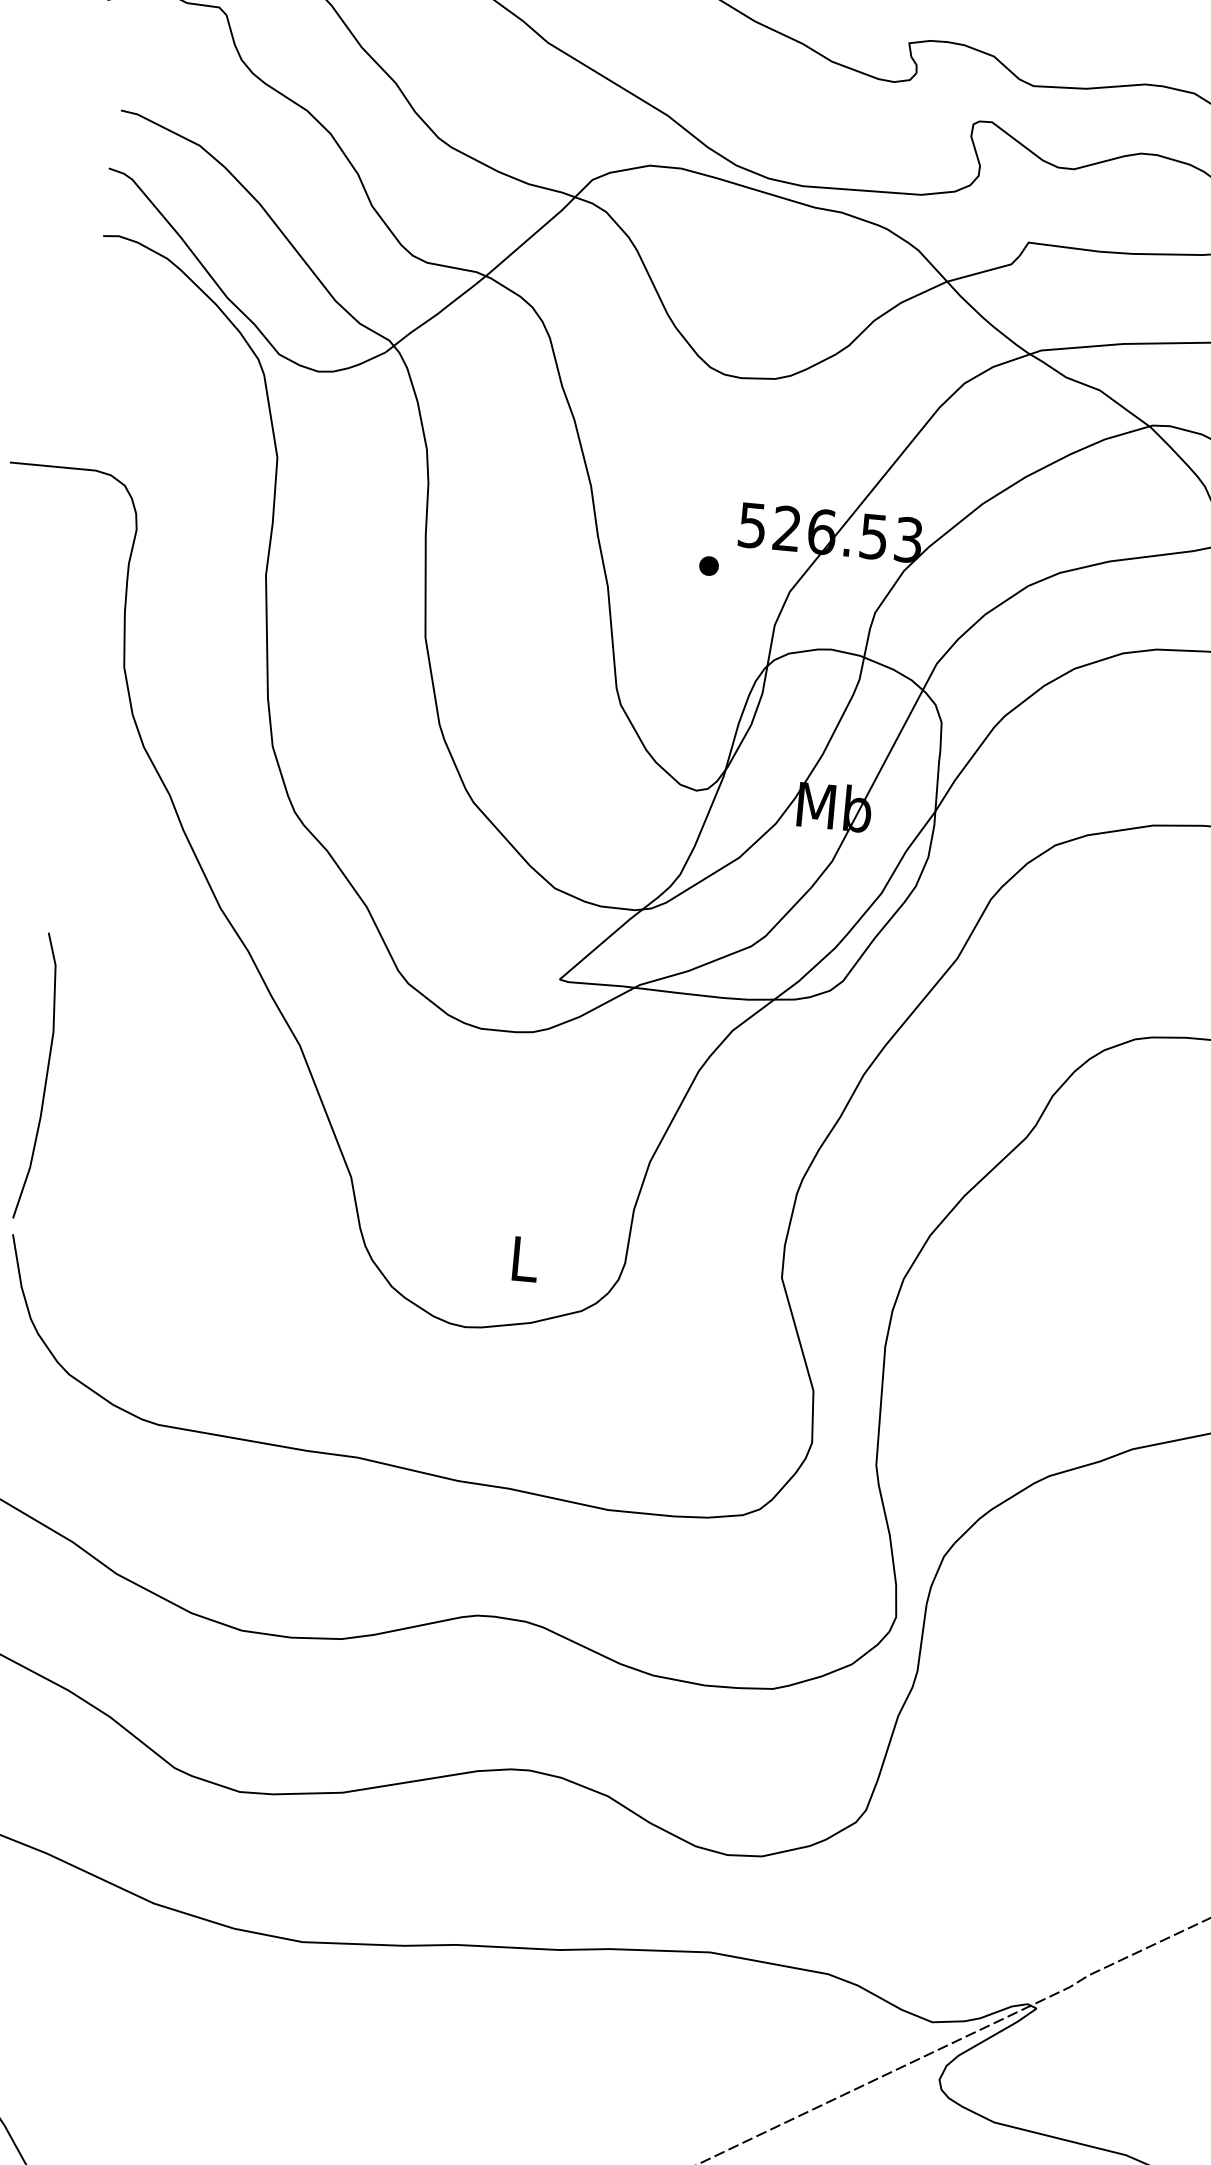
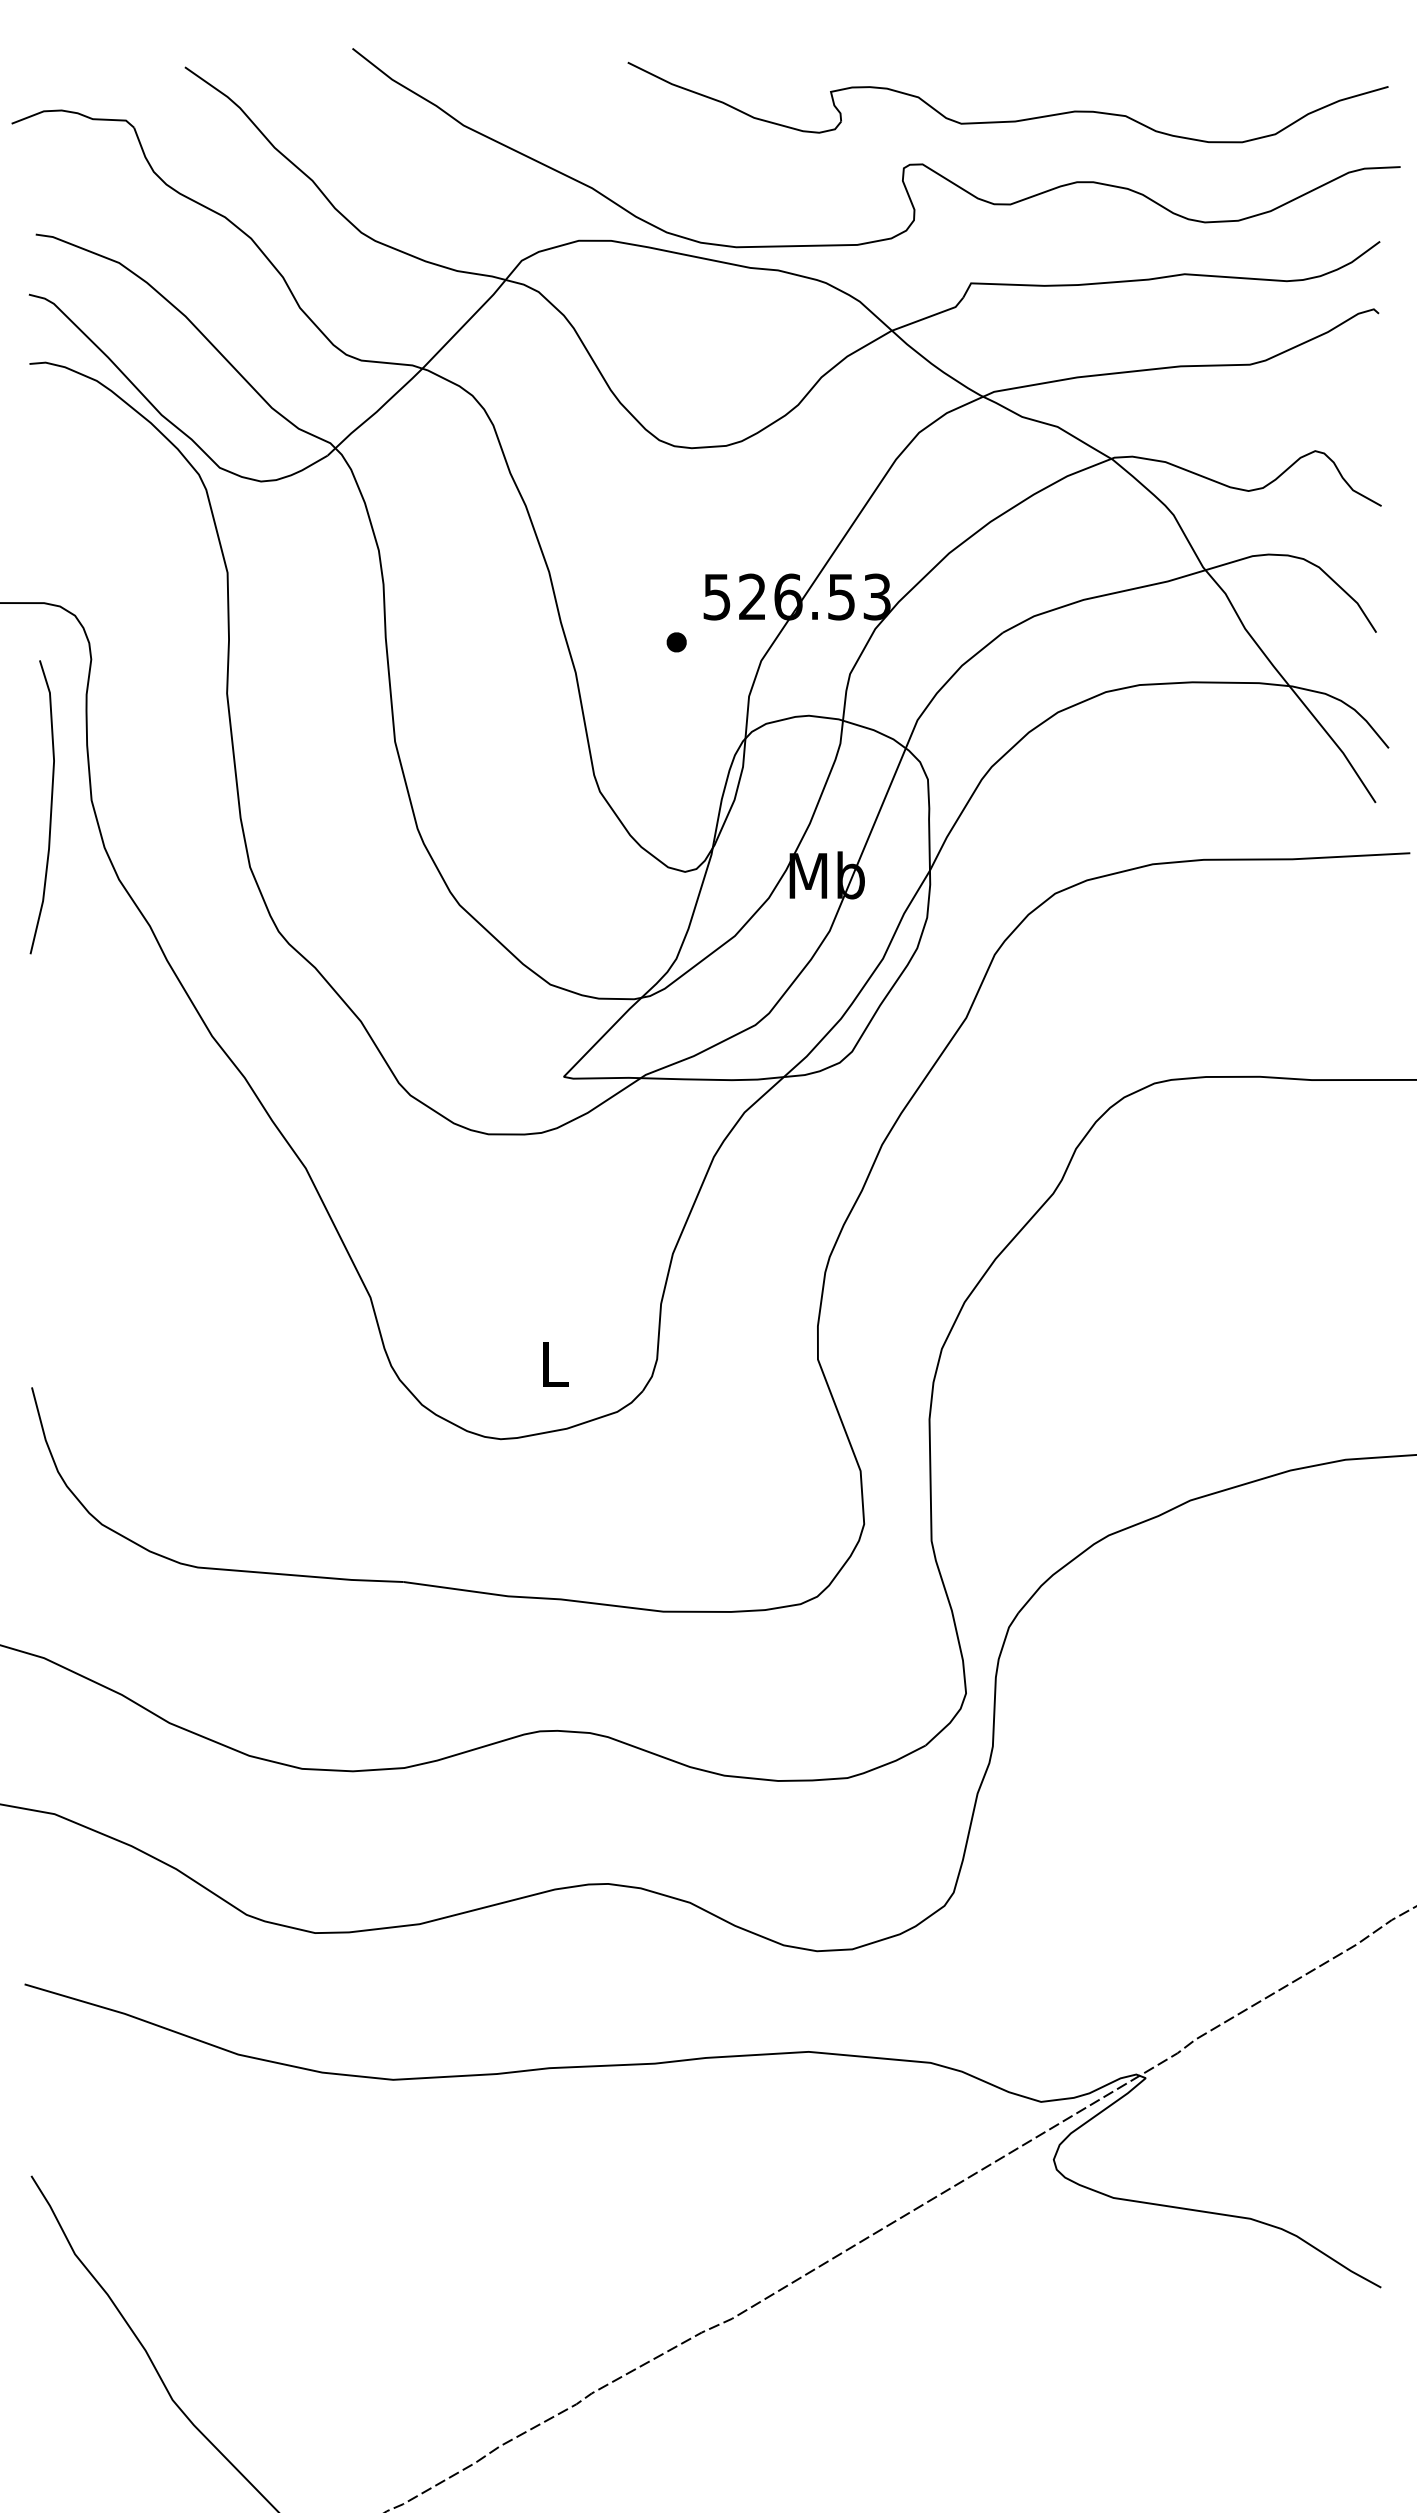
curve: (45, 1077) -> (50, 807), moved

